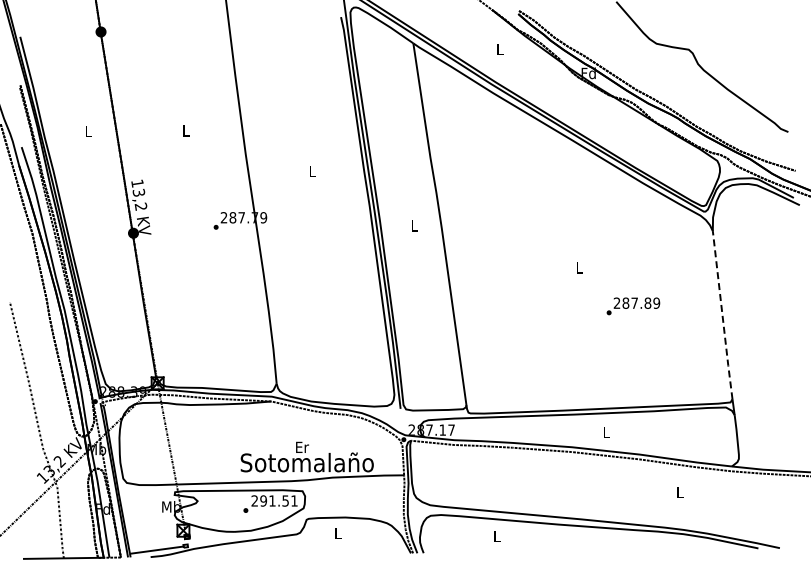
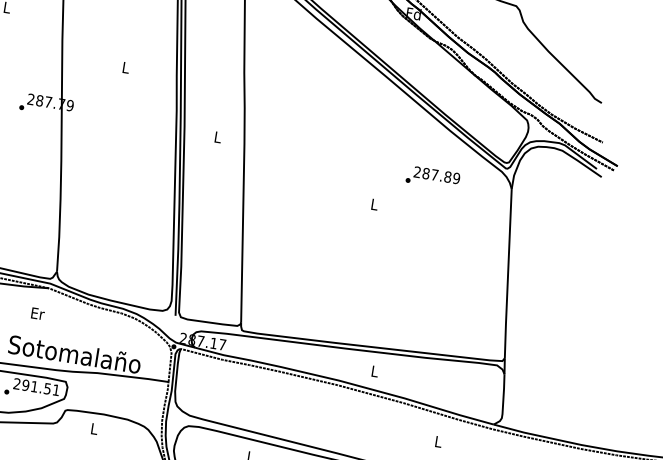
text: (633, 306) -> (433, 178), moved
line: (722, 316) -> (507, 274), dashed -> solid
text: (302, 446) -> (38, 312), moved

